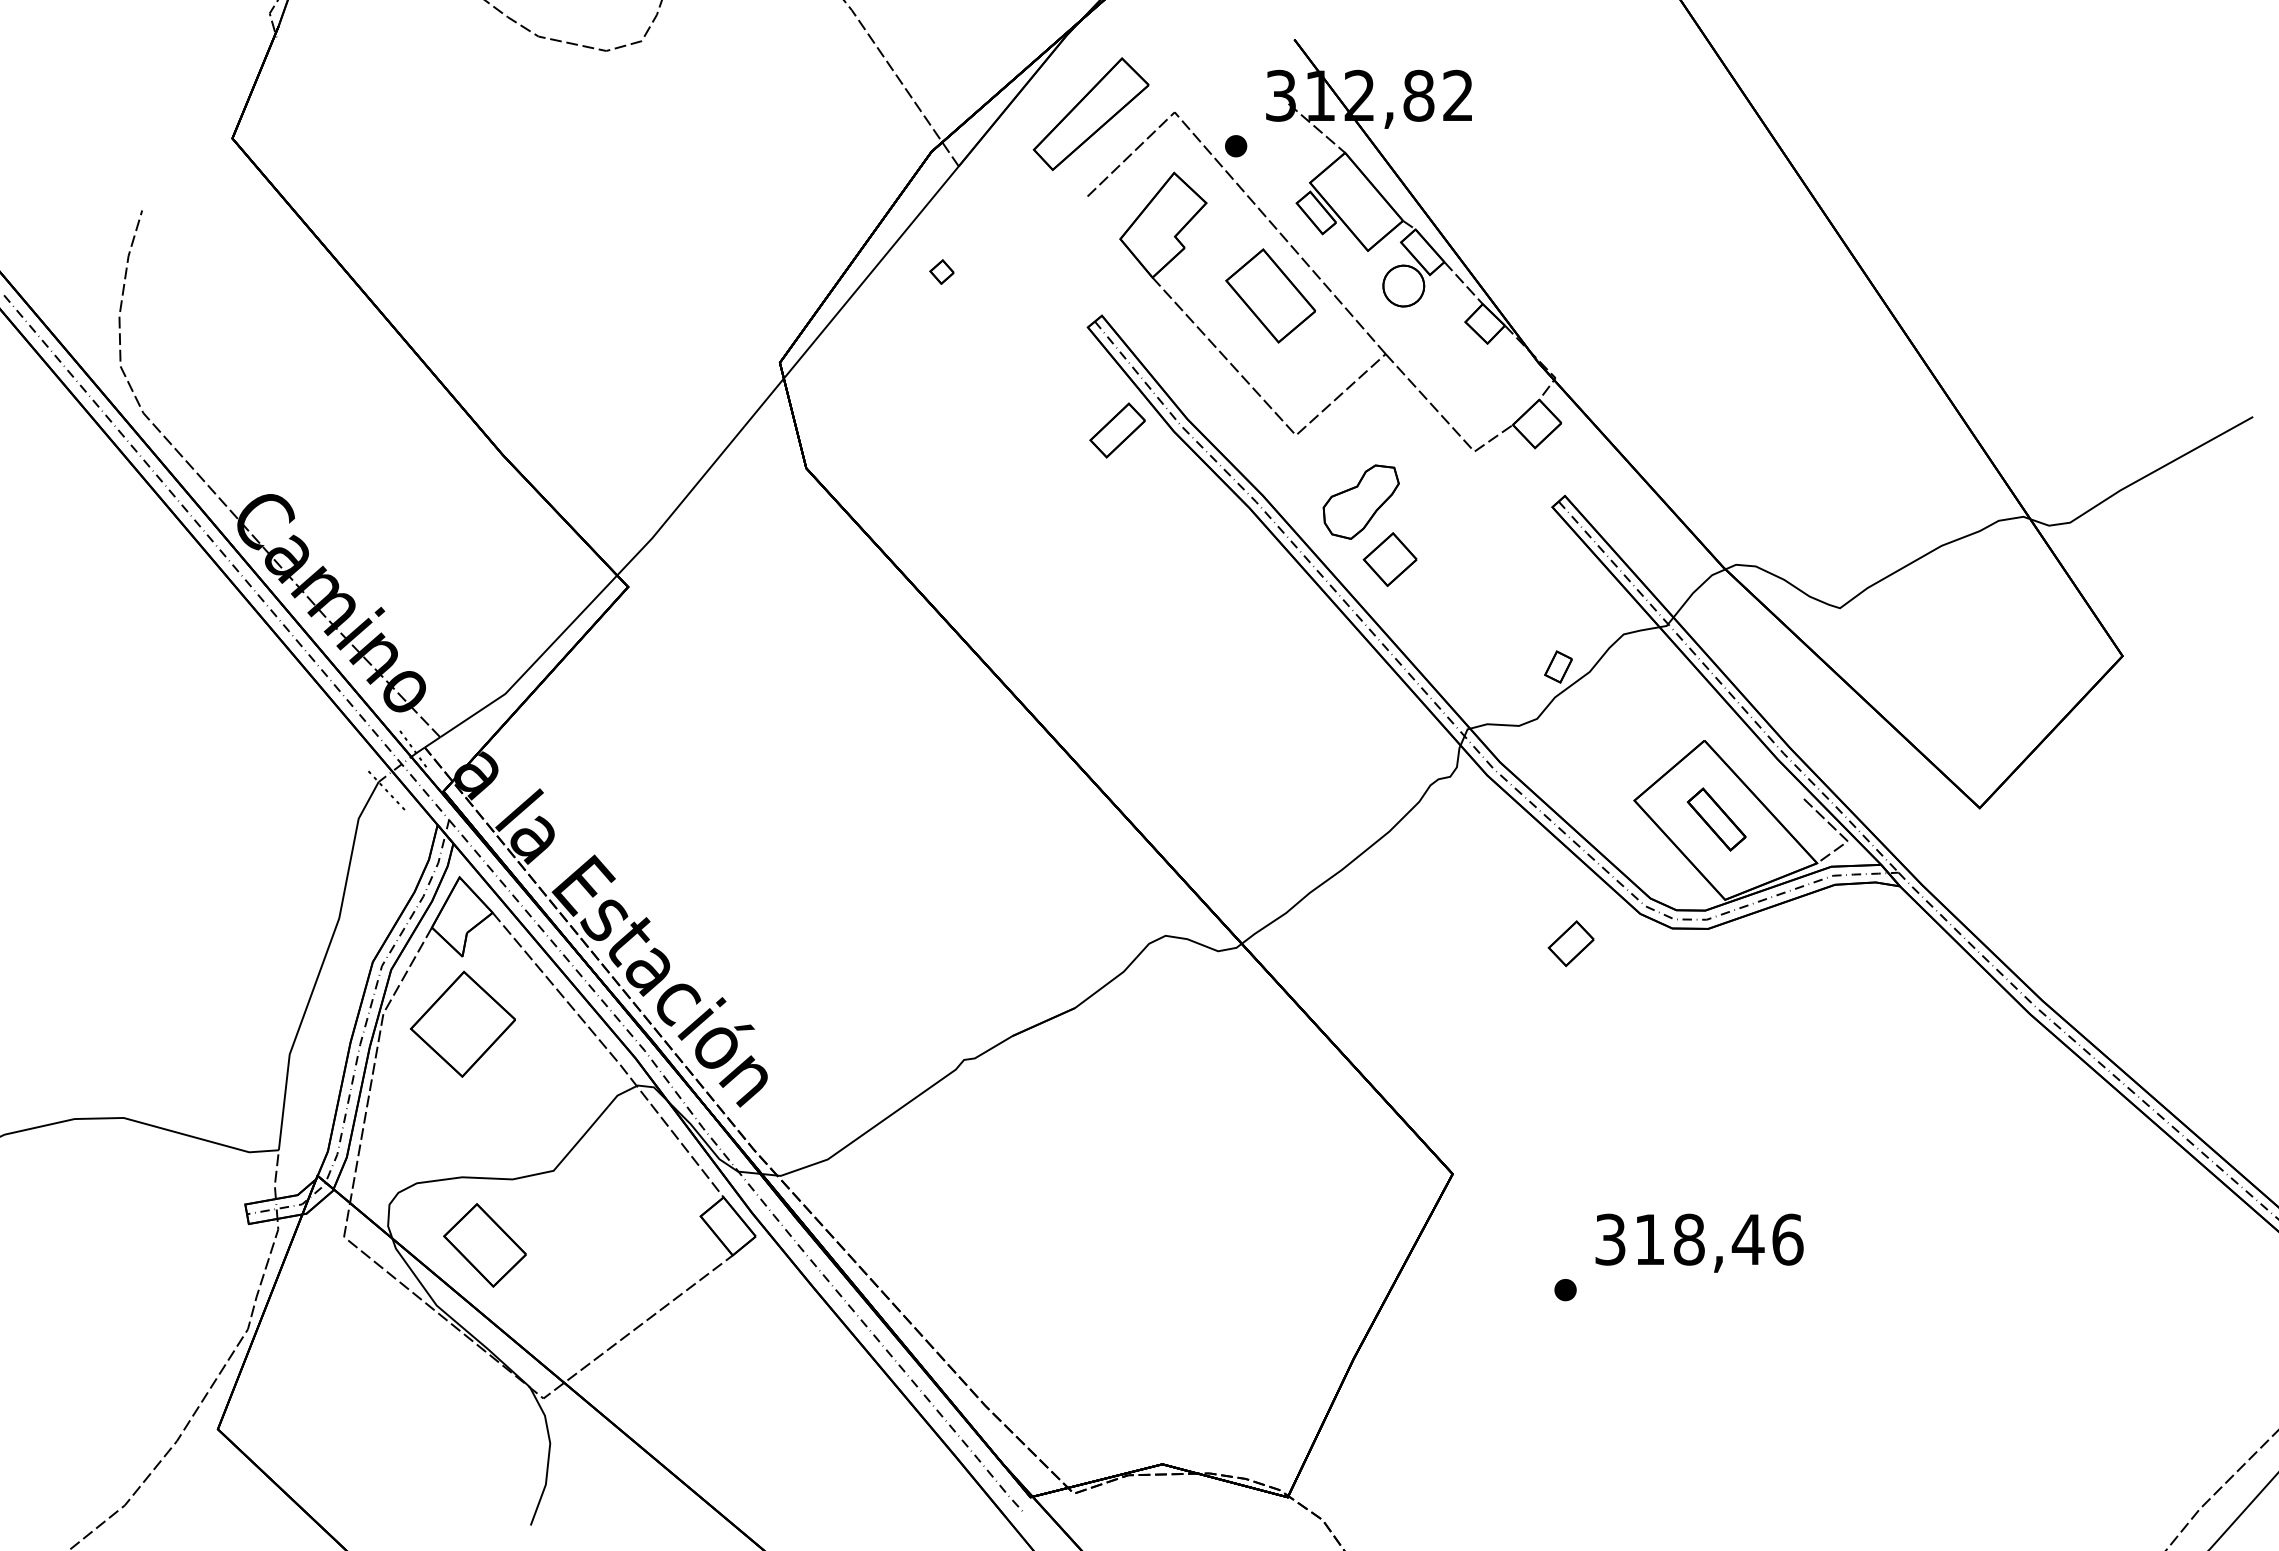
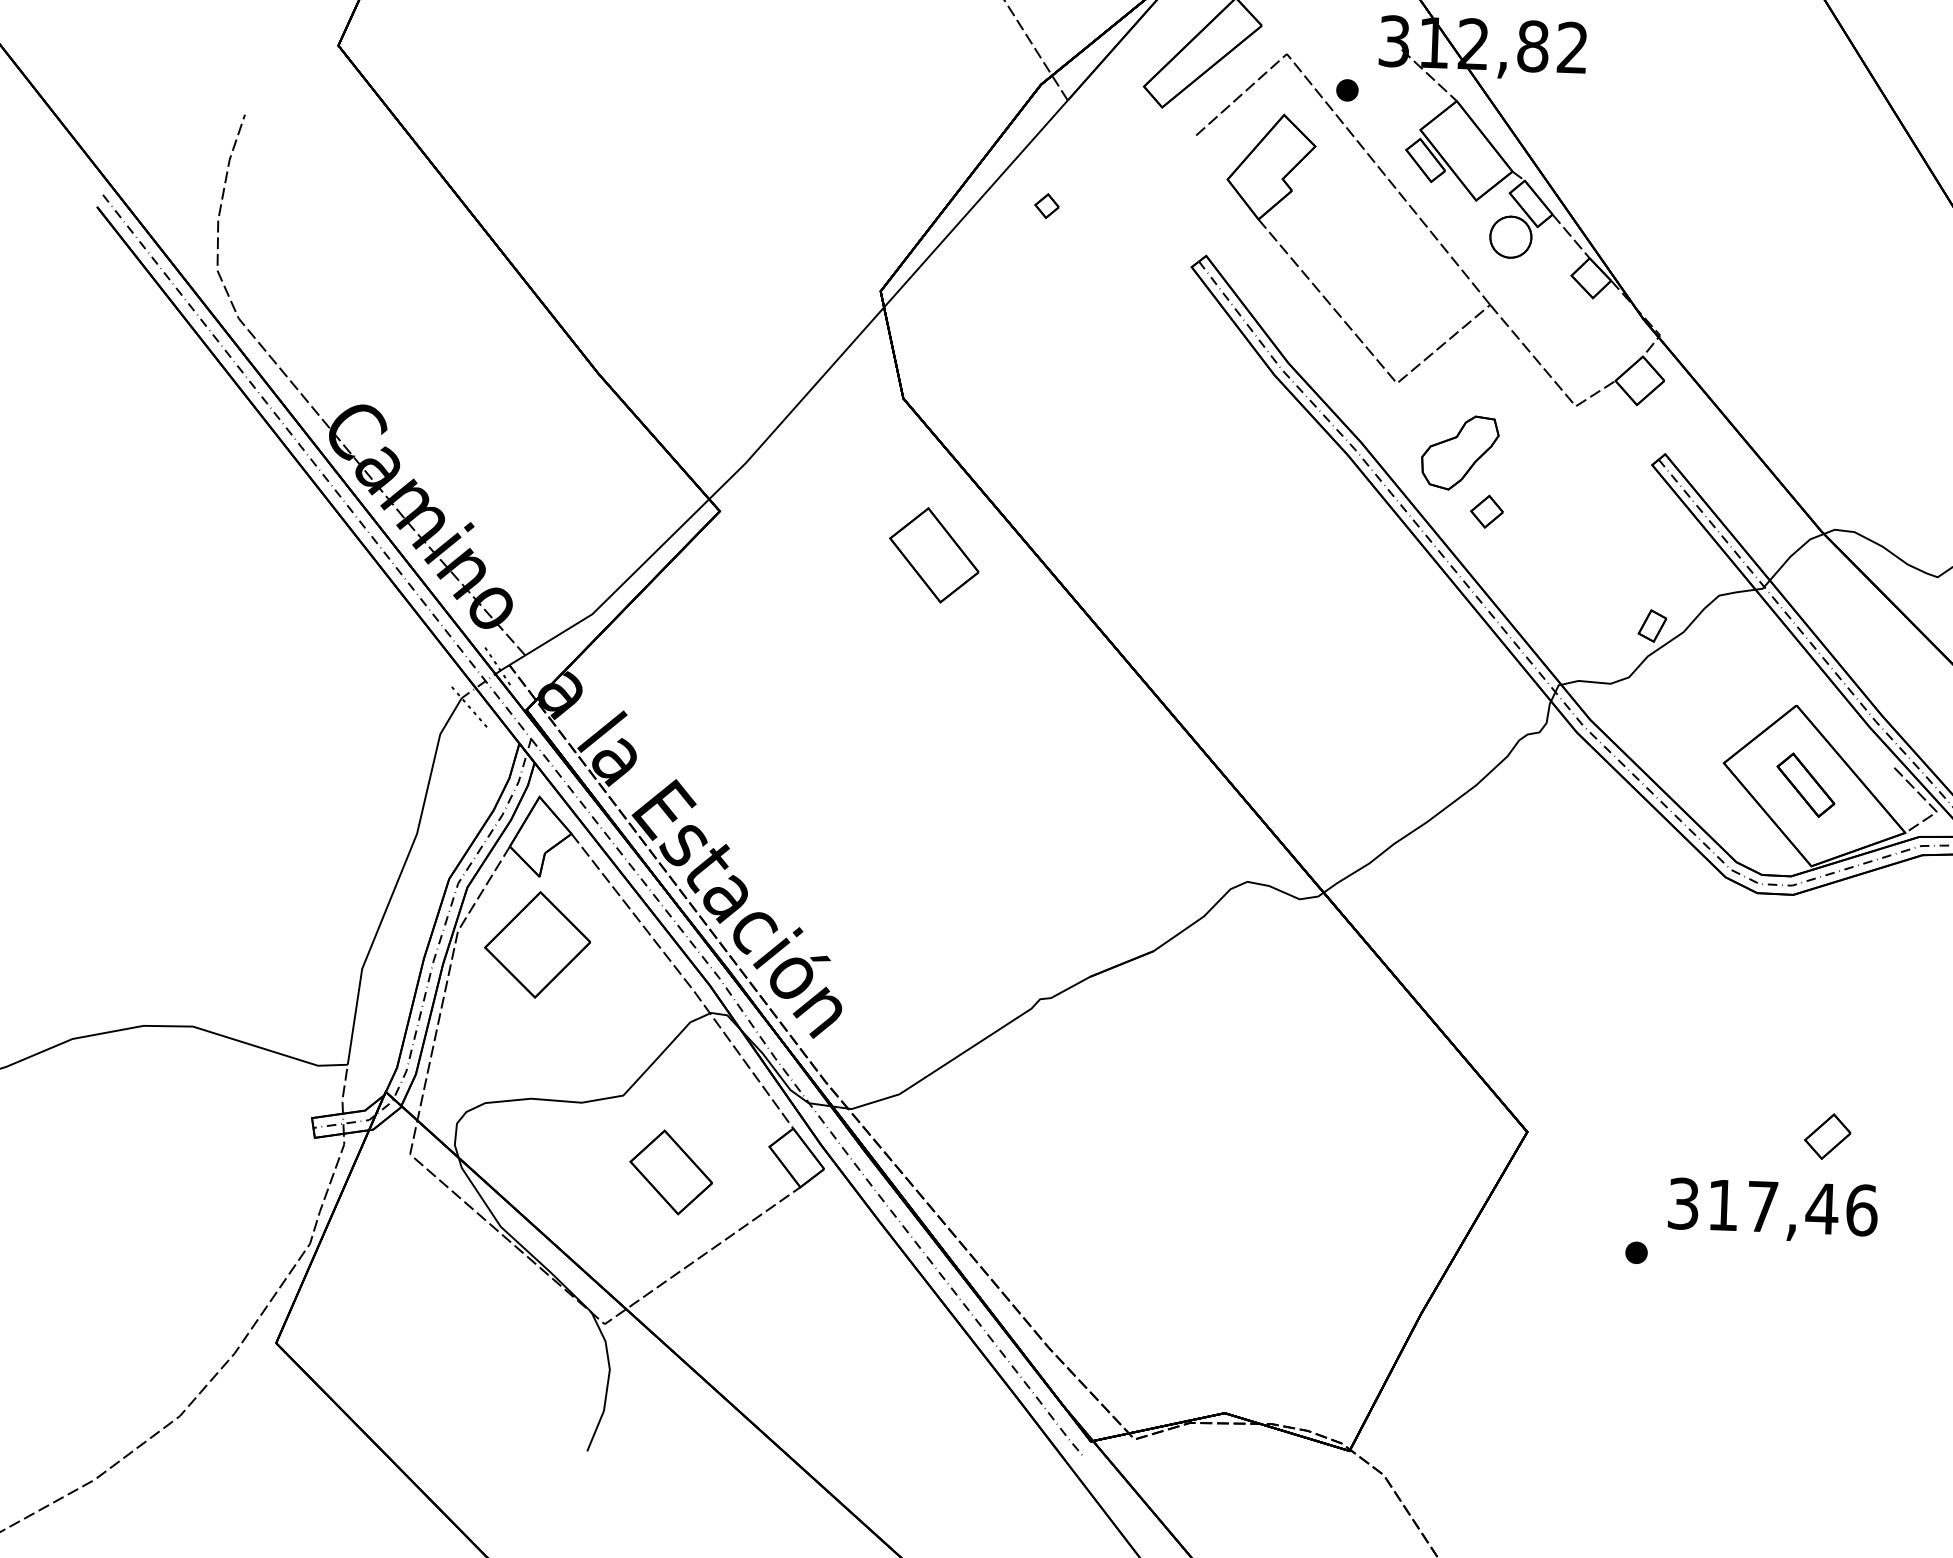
part: (1270, 295) -> (934, 554), moved
part: (1117, 430) -> (1217, 371), removed
part: (1389, 559) -> (1486, 511), size x0.6
part: (1570, 943) -> (1827, 1136), moved
text: (1689, 1239) -> (1763, 1206), 318,46 -> 317,46
part: (484, 1245) -> (670, 1172), moved

